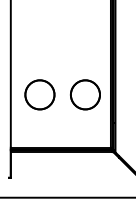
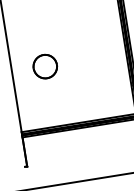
part: (39, 94) -> (44, 66), size x0.7
part: (85, 94) -> (97, 57), removed

